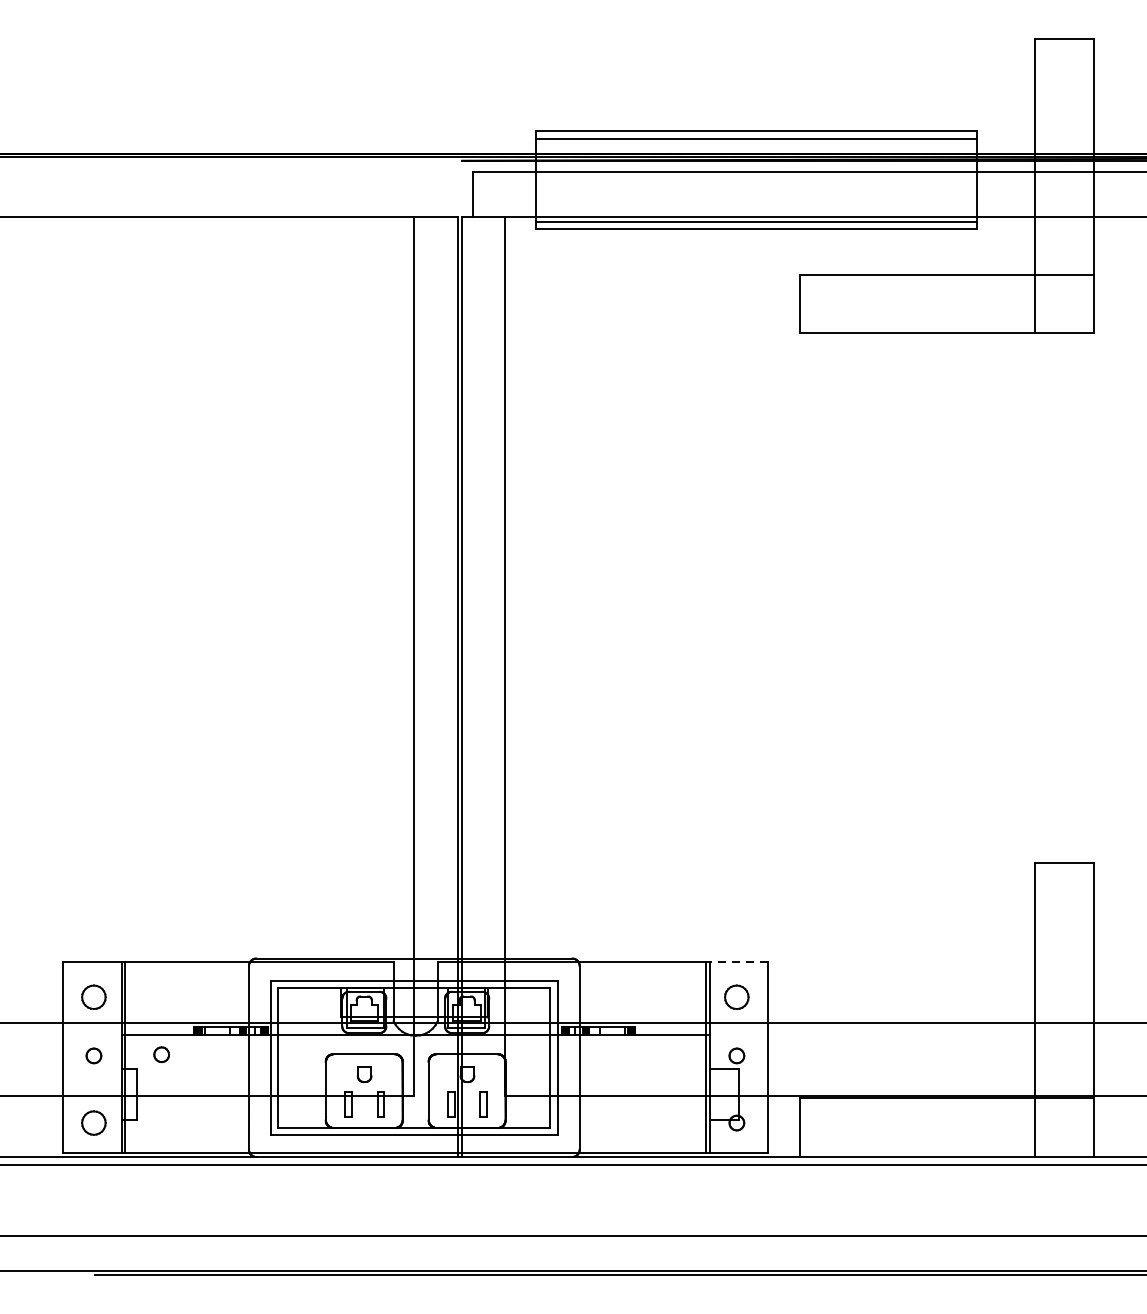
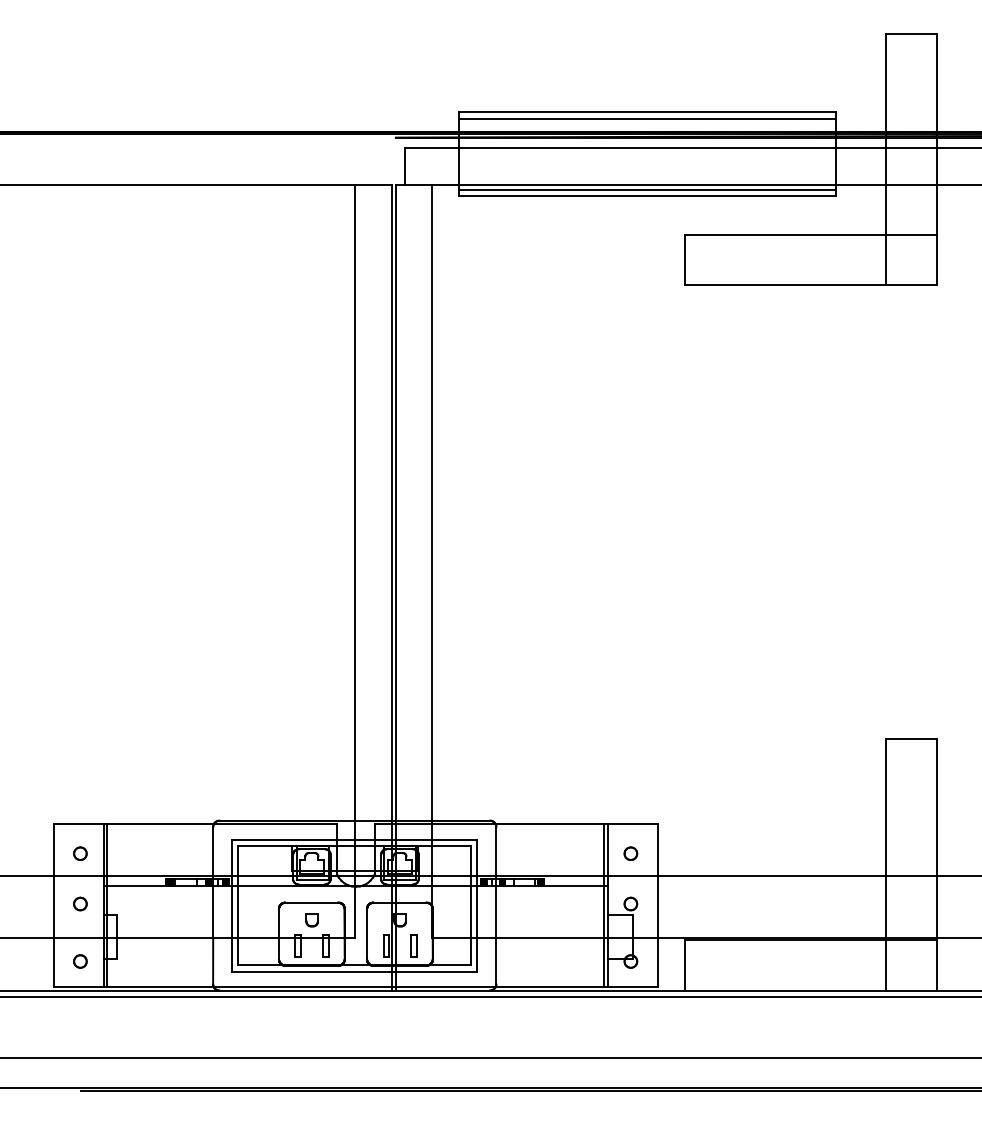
line: (738, 961) -> (632, 823), dashed -> solid
part: (94, 996) -> (80, 853), size x0.62
part: (736, 996) -> (630, 853), size x0.62
part: (161, 1054) -> (138, 902), removed
part: (94, 1123) -> (80, 961), size x0.62

